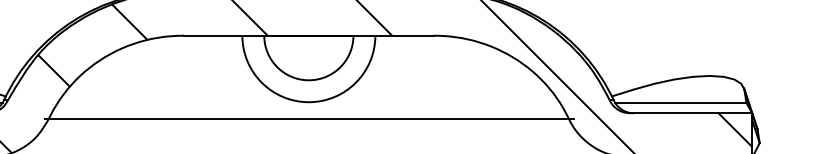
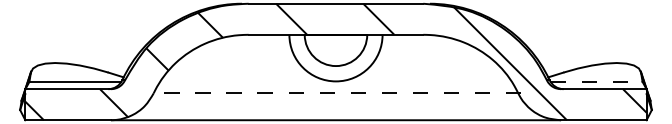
line: (680, 102) -> (596, 81), solid -> dashed
line: (308, 119) -> (335, 93), solid -> dashed

